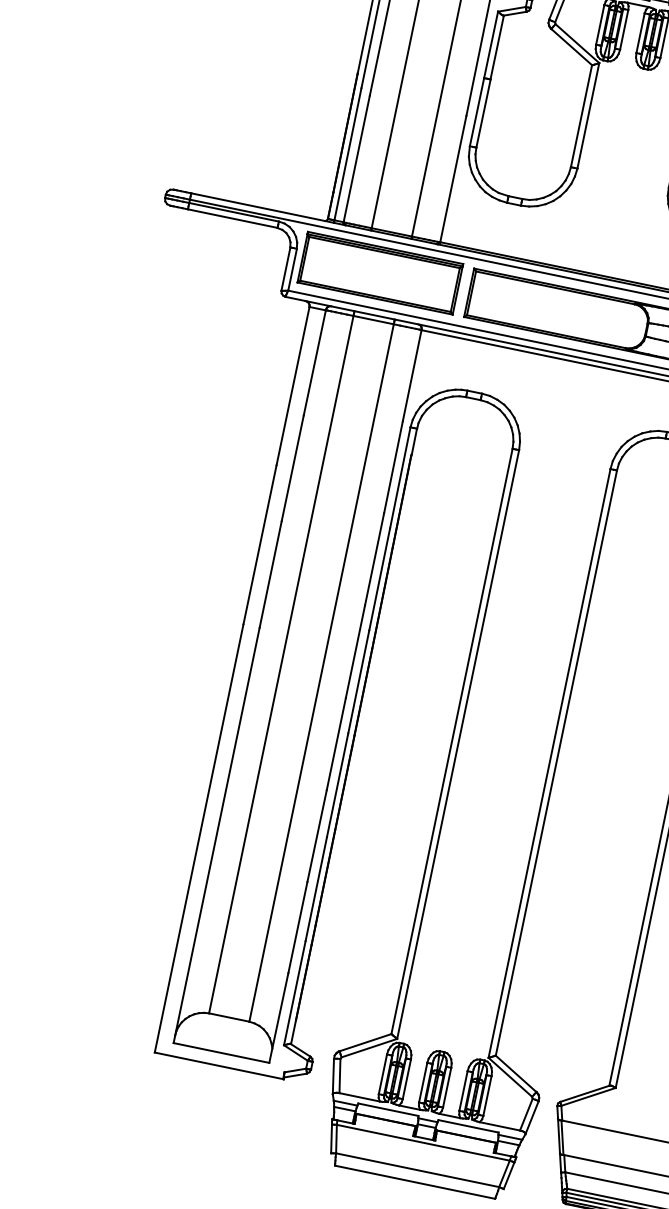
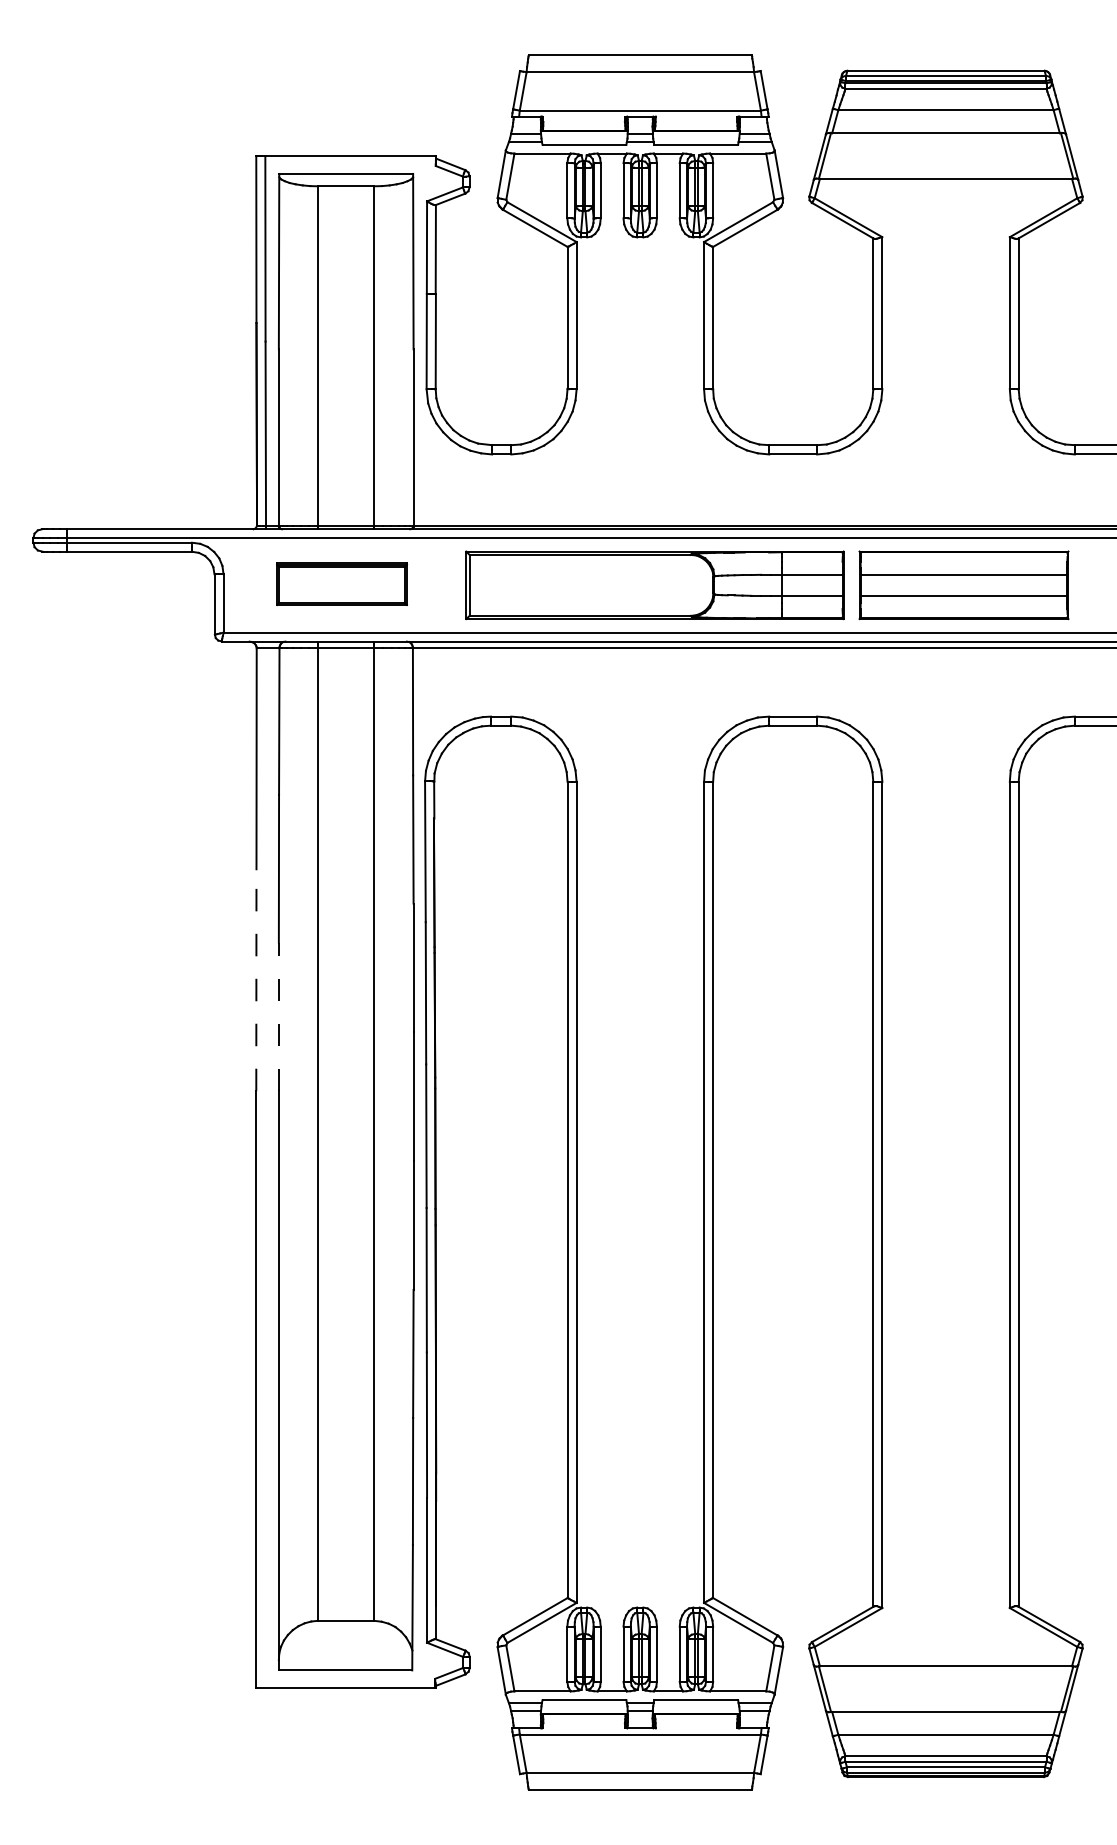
part: (379, 272) -> (341, 583), size x0.6
line: (260, 545) -> (256, 980), solid -> dashed
line: (270, 574) -> (278, 1016), solid -> dashed

